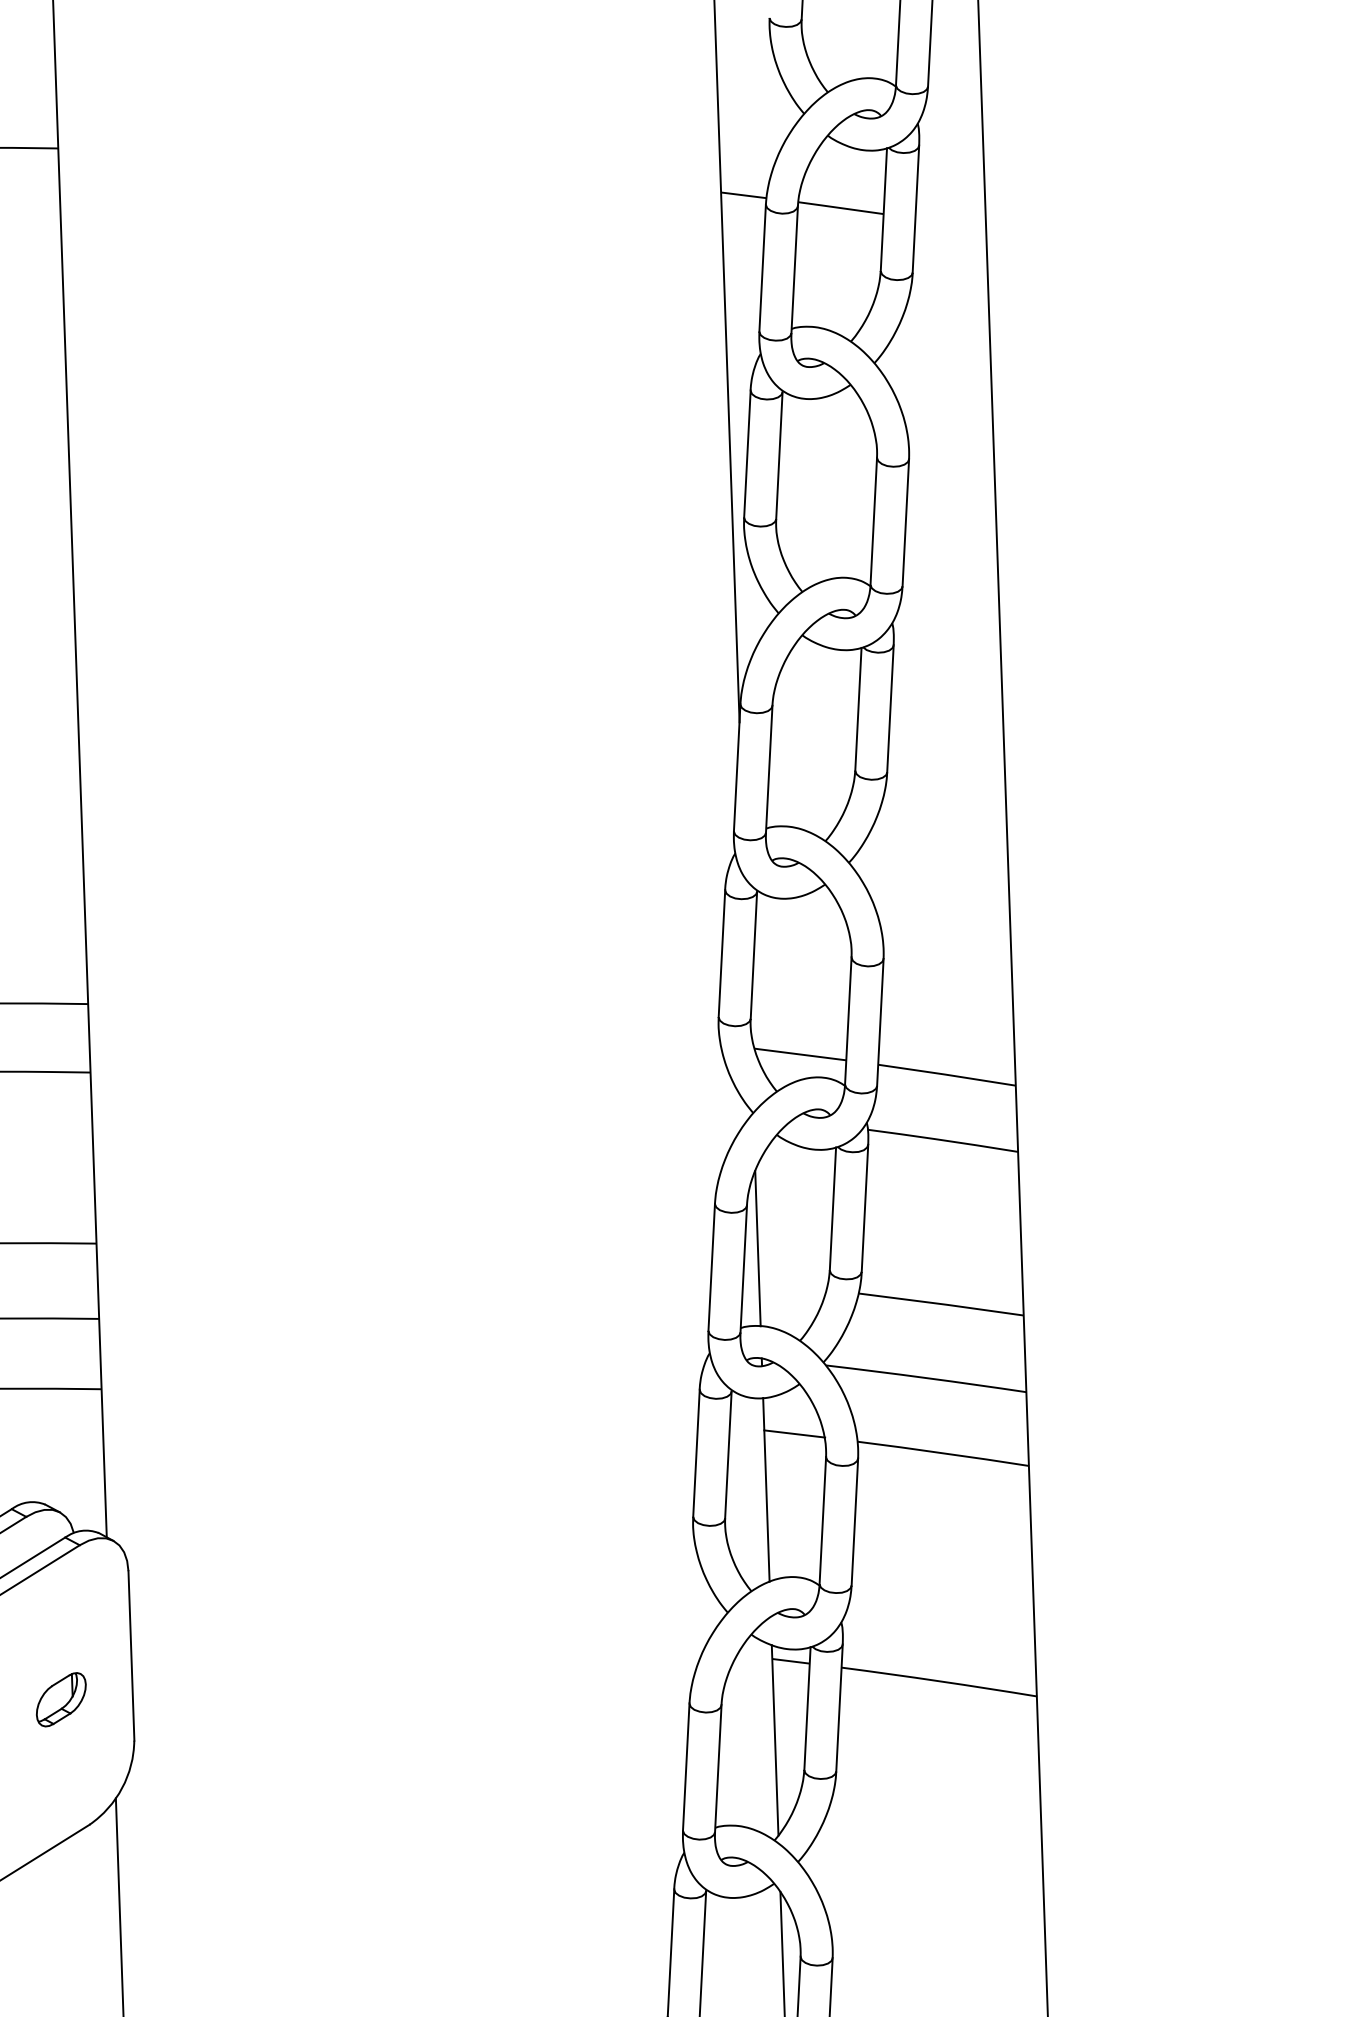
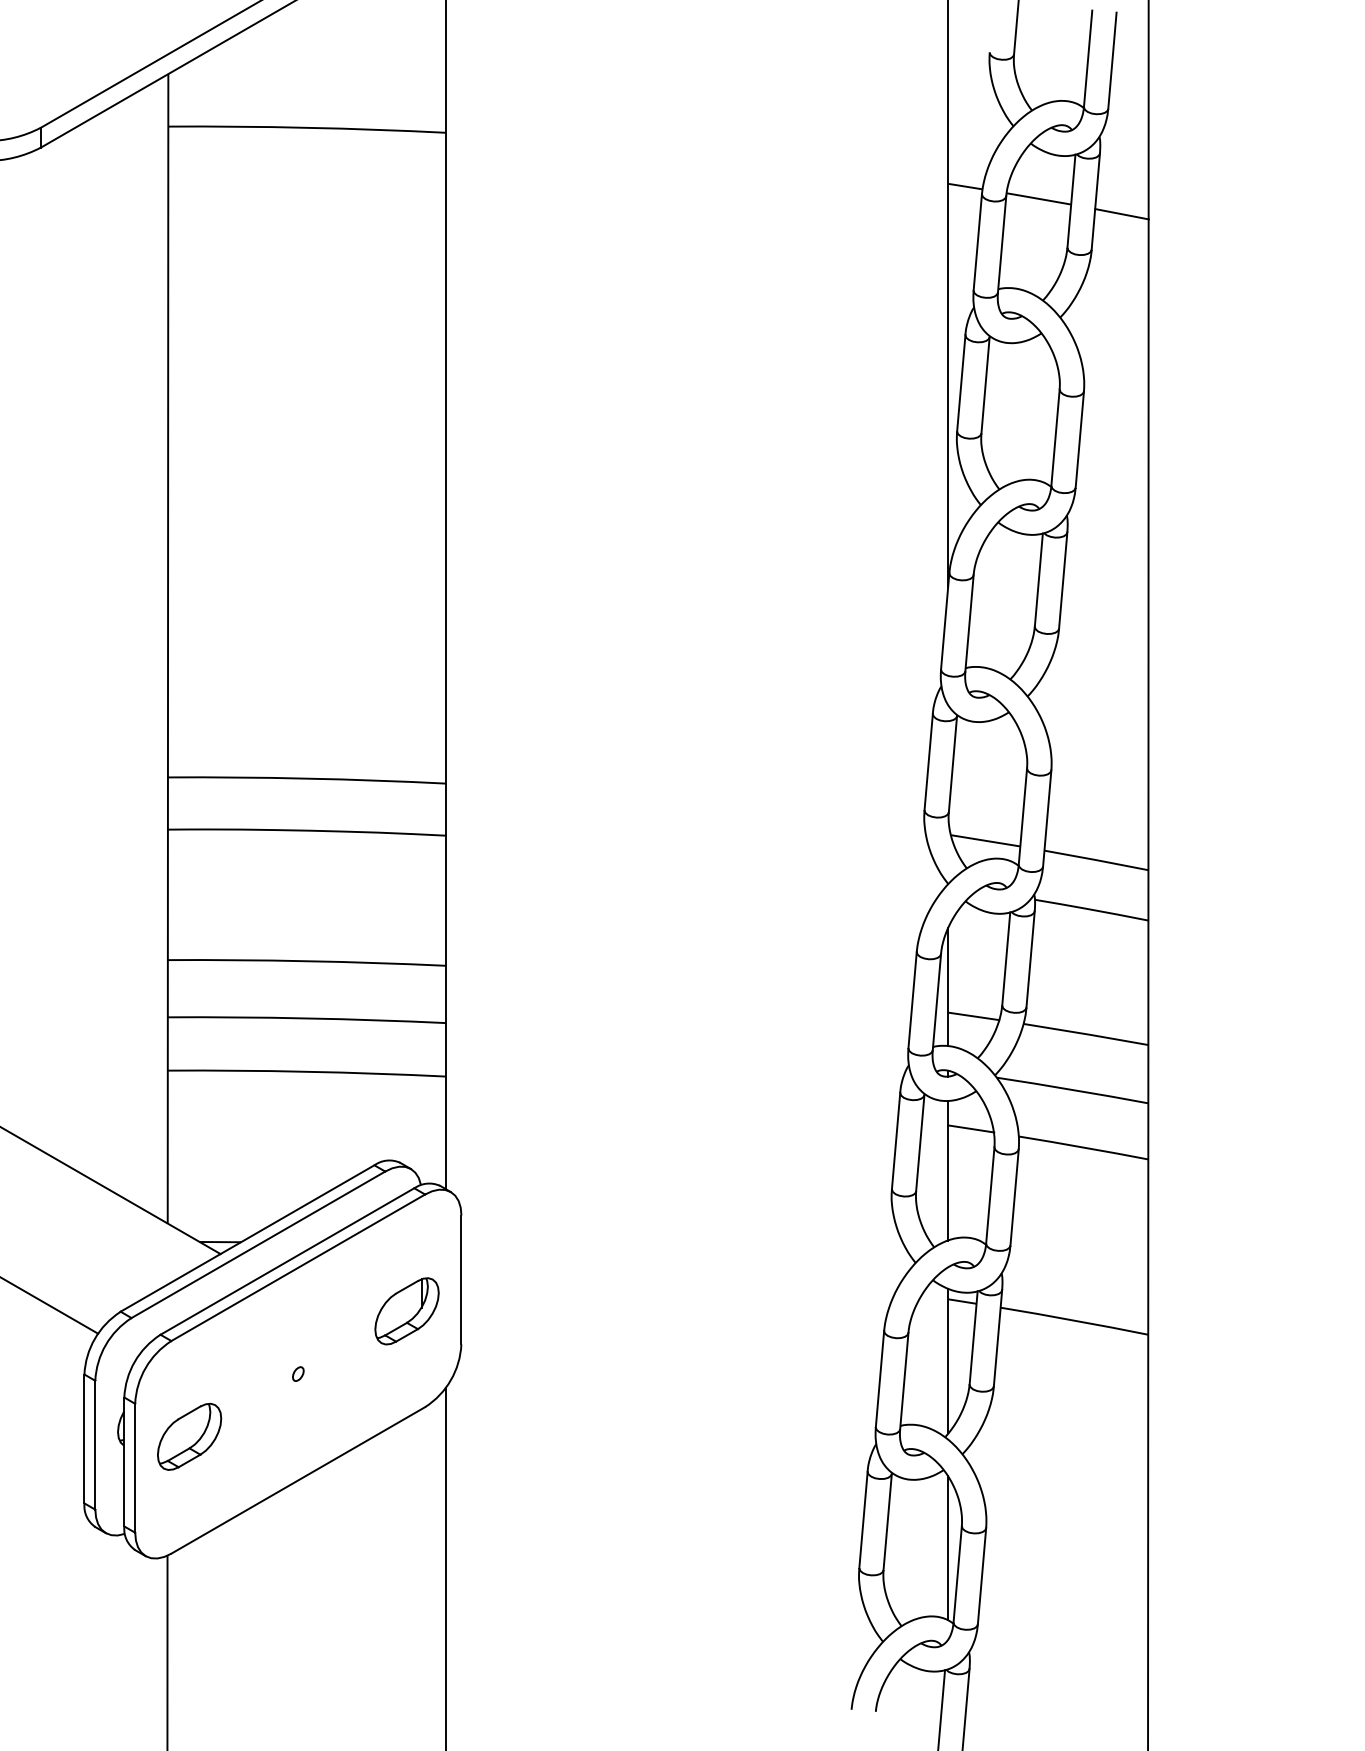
line: (950, 224) -> (1121, 214), added
line: (792, 1286) -> (973, 1016), added
part: (60, 1699) -> (406, 1311), size x1.67

